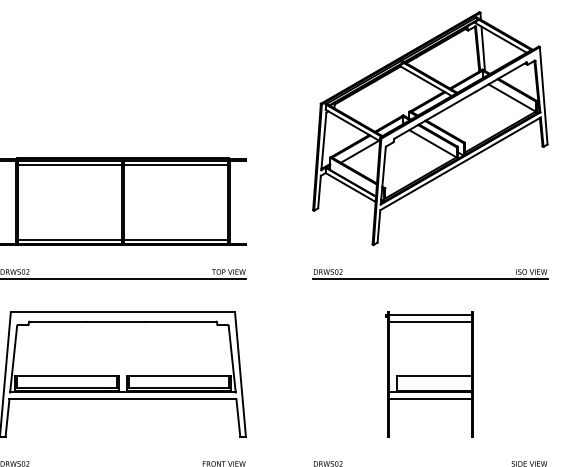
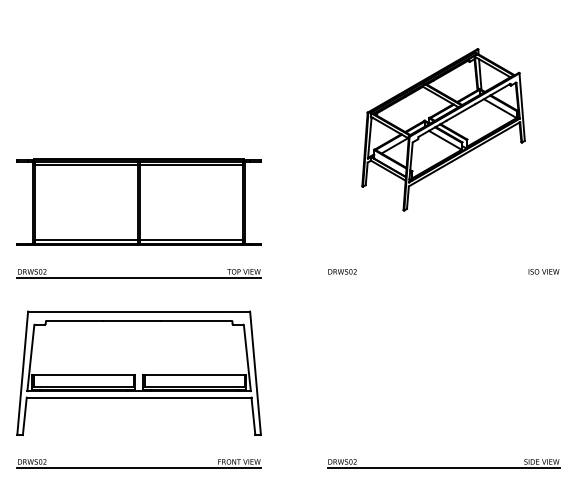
part: (430, 128) -> (443, 129), size x0.7
line: (430, 278) -> (443, 278), removed
part: (429, 374) -> (442, 373), removed

